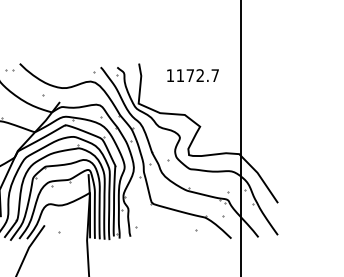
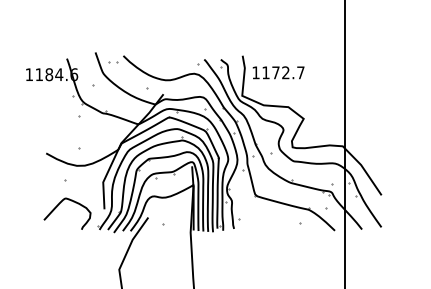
text: (192, 75) -> (278, 72), moved

